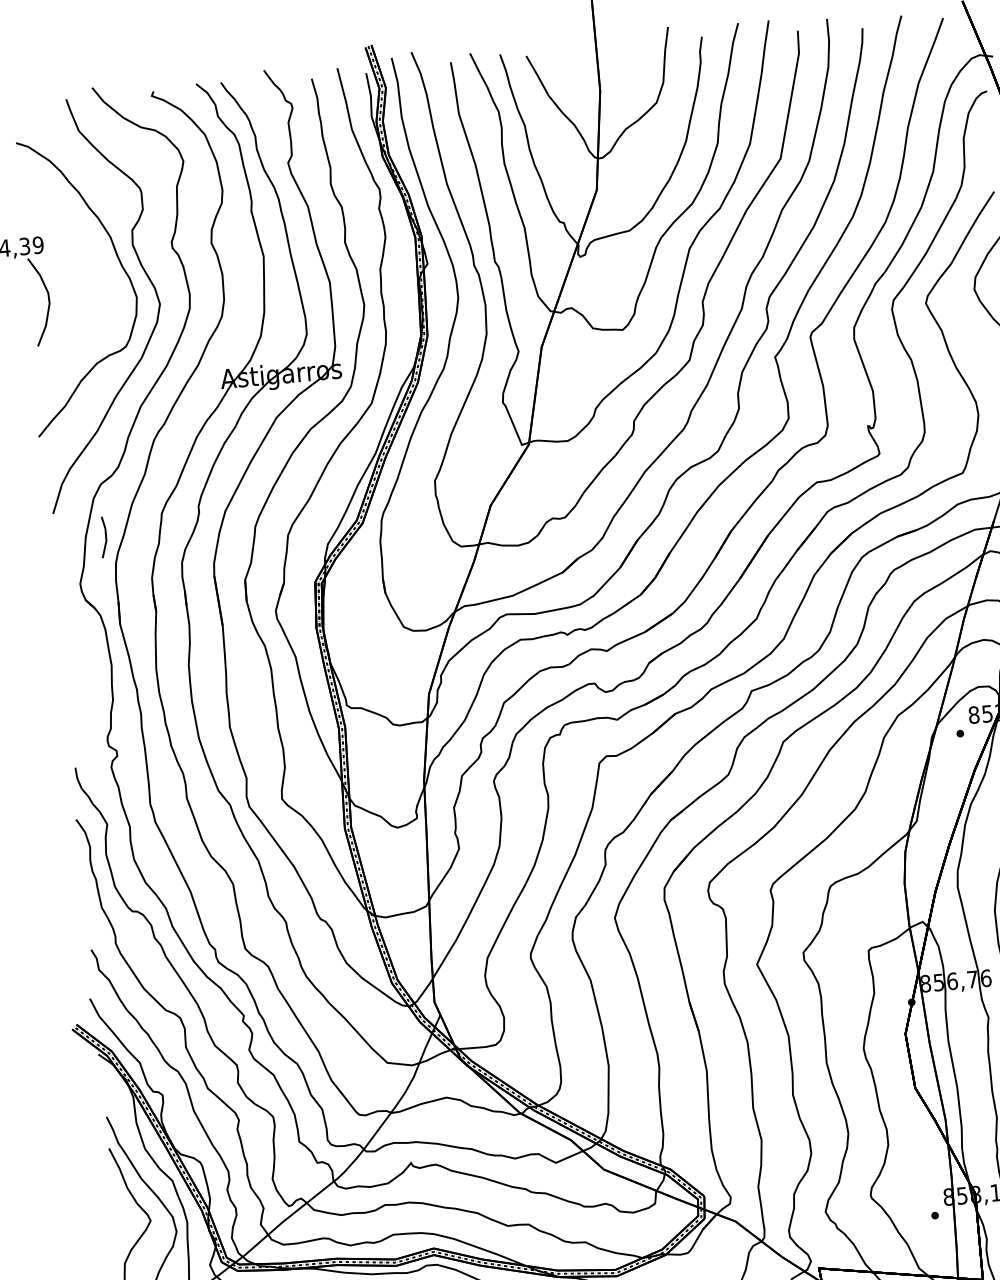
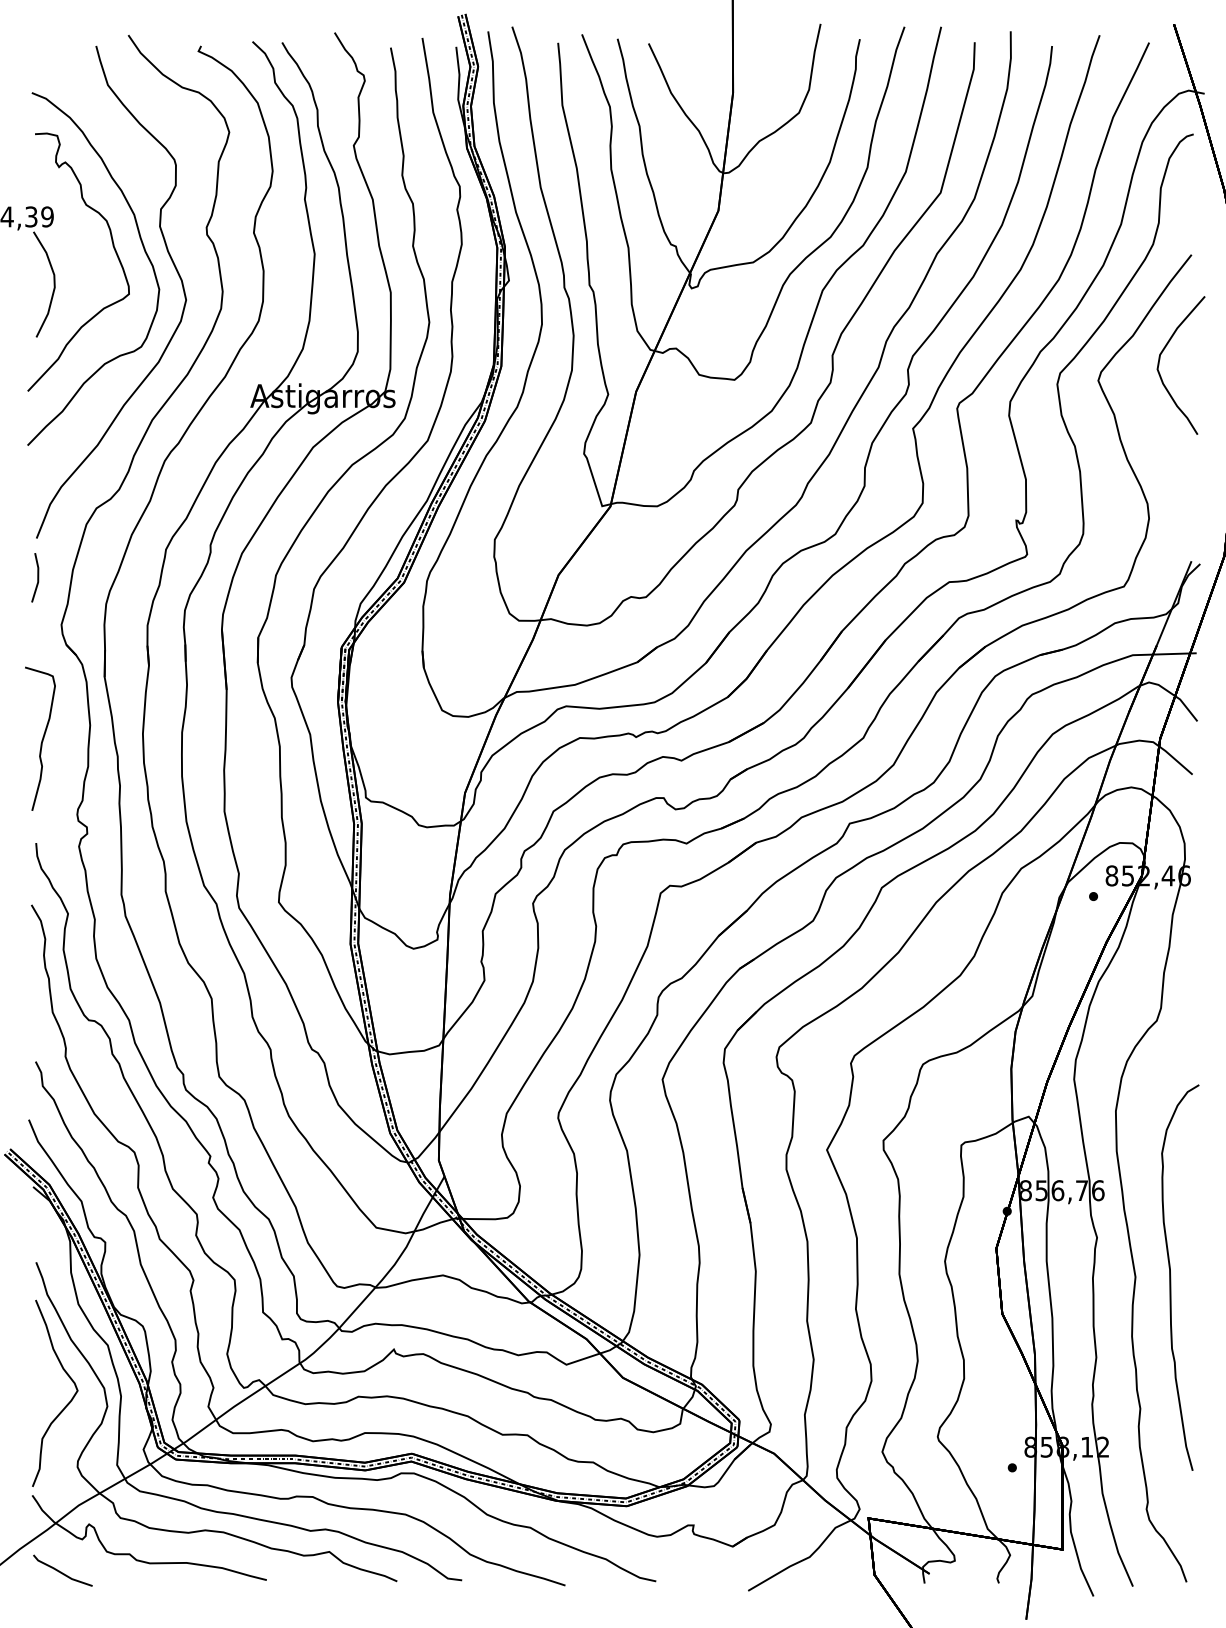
curve: (94, 265) -> (112, 246), added
line: (105, 536) -> (37, 577), moved
curve: (72, 680) -> (42, 738), added

